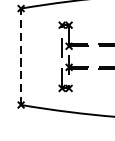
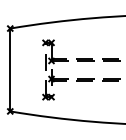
line: (21, 56) -> (10, 69), dashed -> solid

